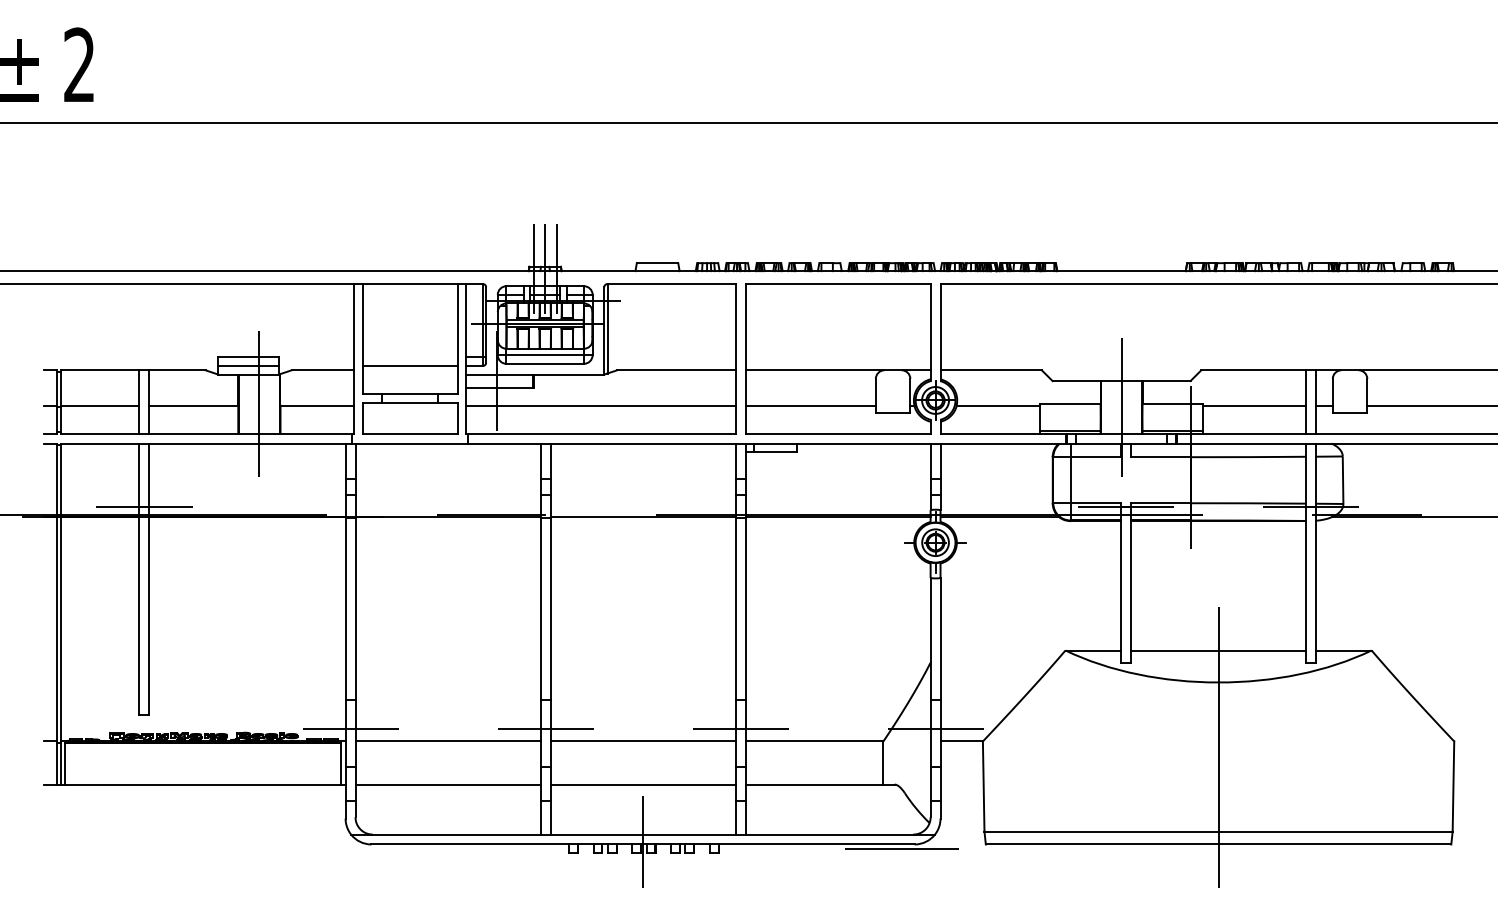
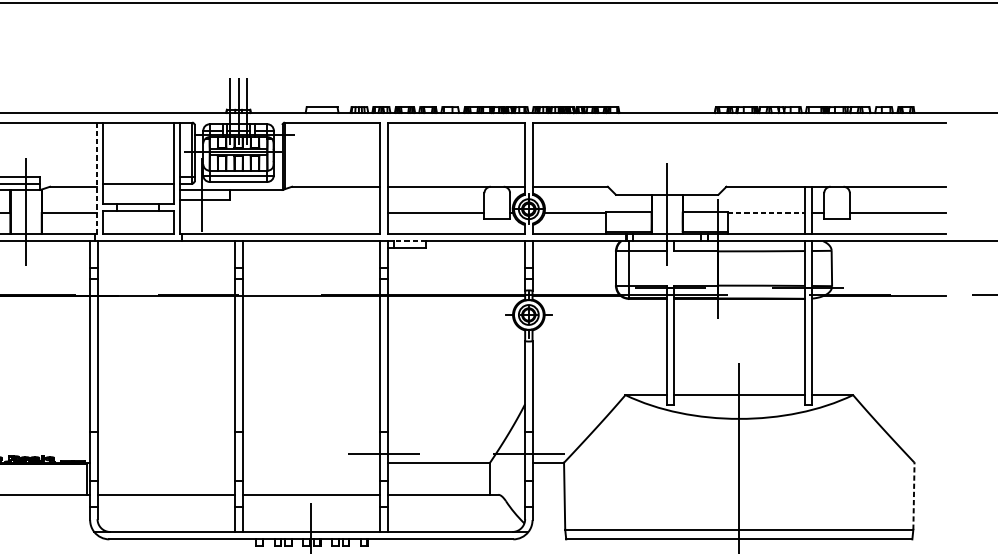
line: (354, 358) -> (96, 177), solid -> dashed
line: (600, 405) -> (279, 212), removed
line: (1255, 405) -> (766, 212), solid -> dashed
line: (775, 443) -> (409, 241), solid -> dashed
line: (350, 729) -> (93, 453), removed
line: (545, 729) -> (238, 453), removed
line: (447, 741) -> (165, 462), removed
line: (642, 741) -> (310, 462), removed
line: (1453, 785) -> (913, 495), solid -> dashed
line: (901, 849) -> (503, 543), removed

